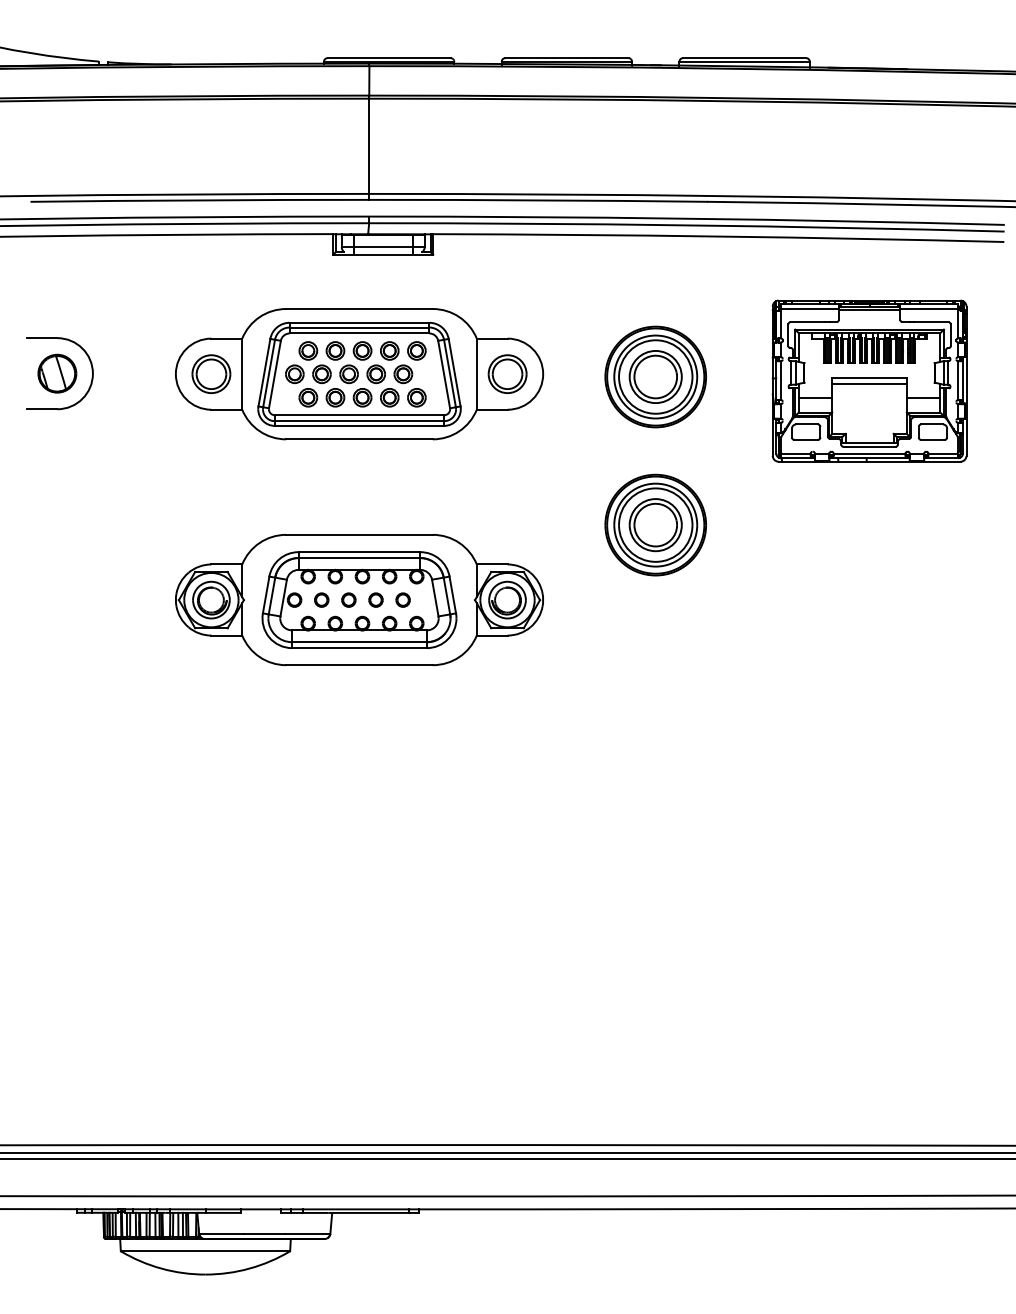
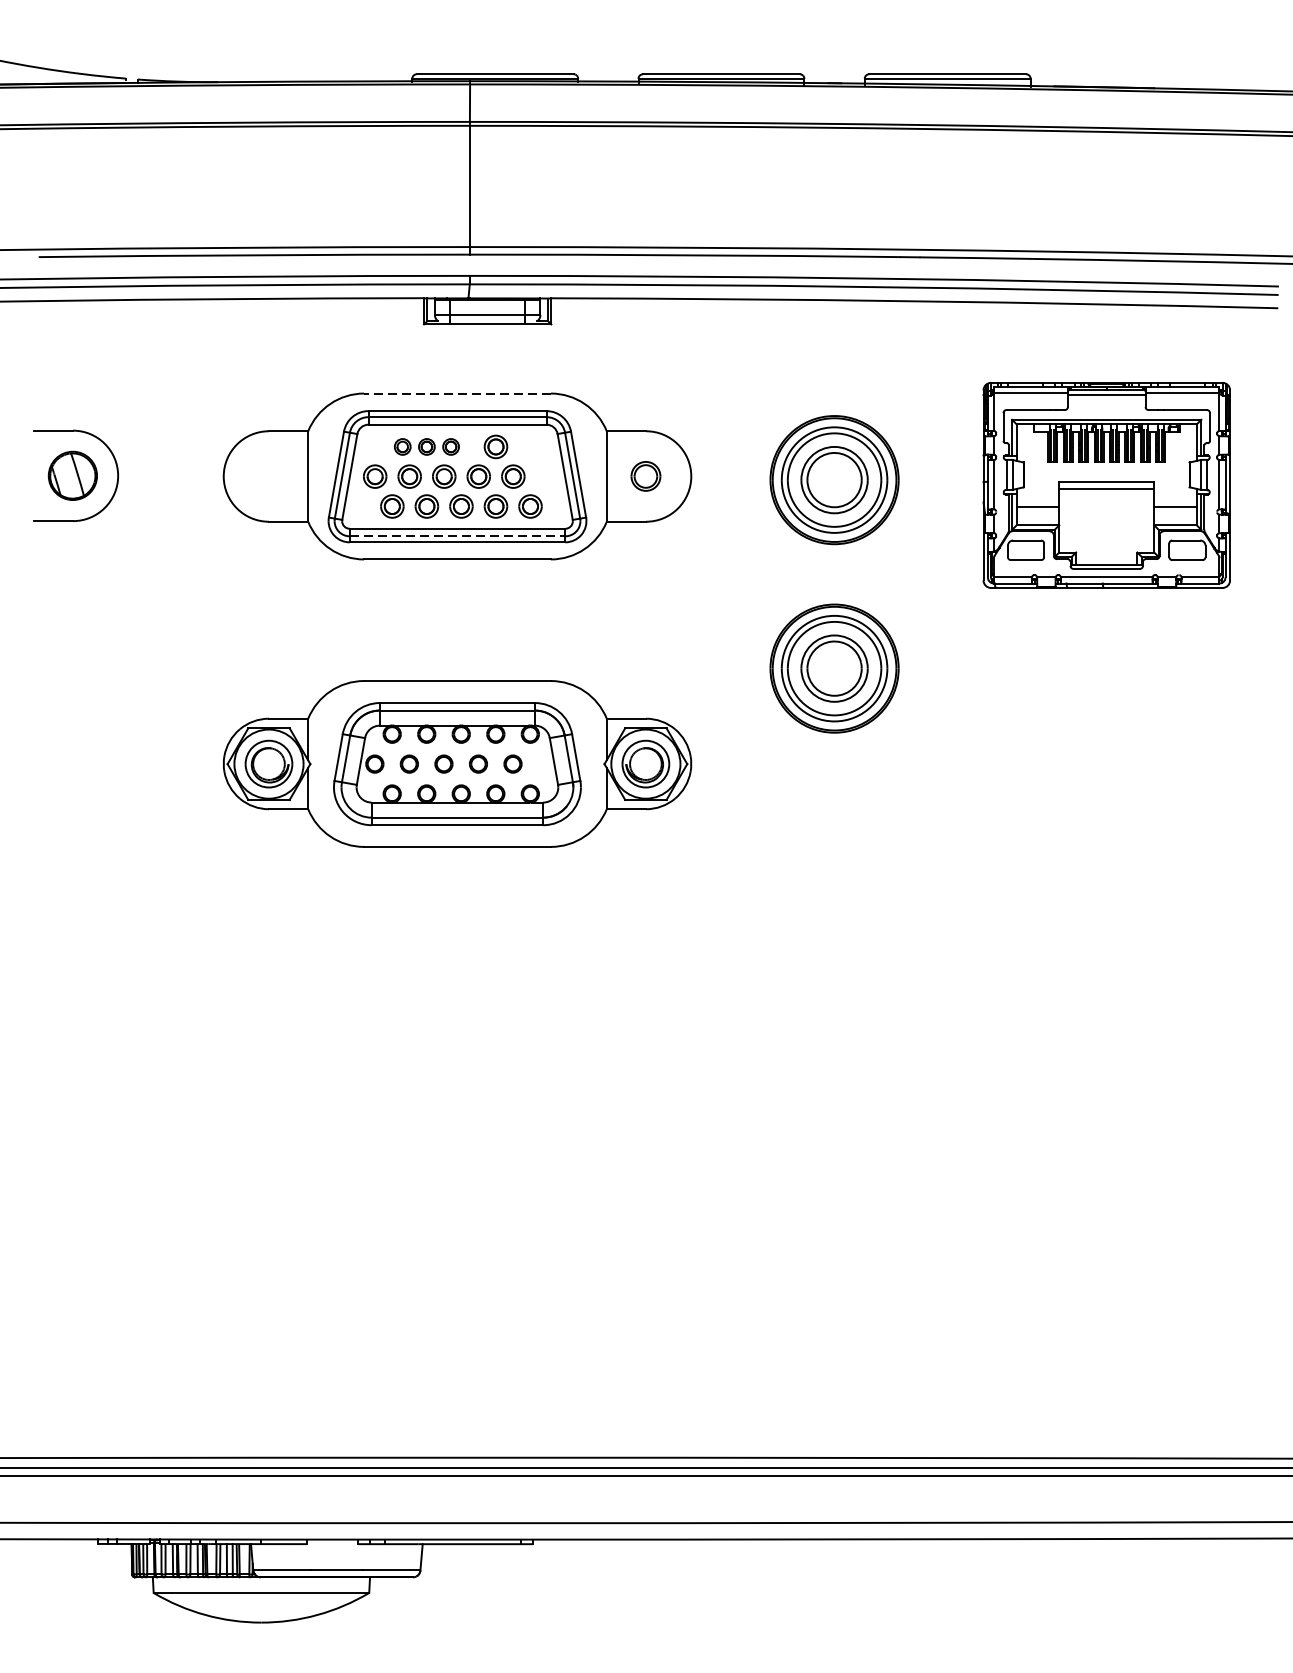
line: (359, 309) -> (457, 394), solid -> dashed
part: (335, 350) -> (426, 446), size x0.7
part: (416, 350) -> (530, 446), removed
part: (211, 373) -> (269, 475), removed
part: (507, 373) -> (645, 475), size x0.6
line: (359, 421) -> (457, 536), solid -> dashed

